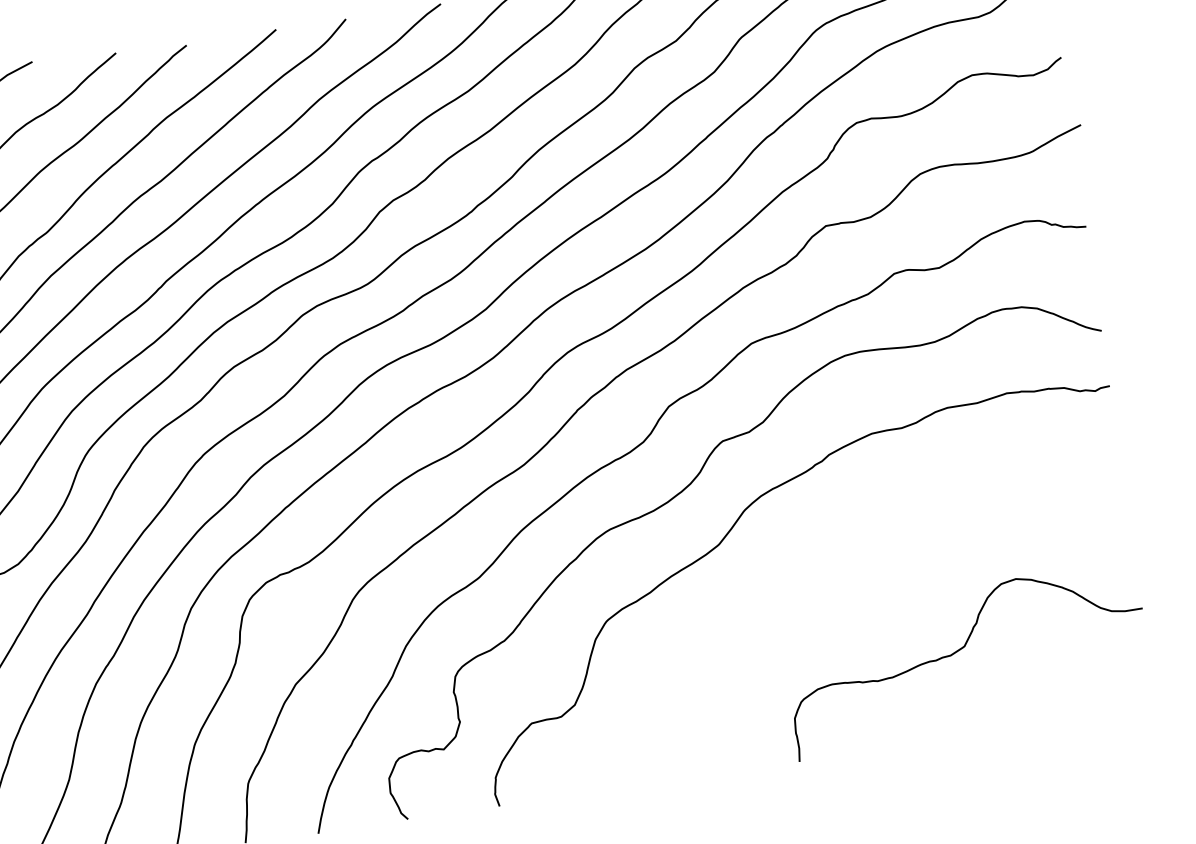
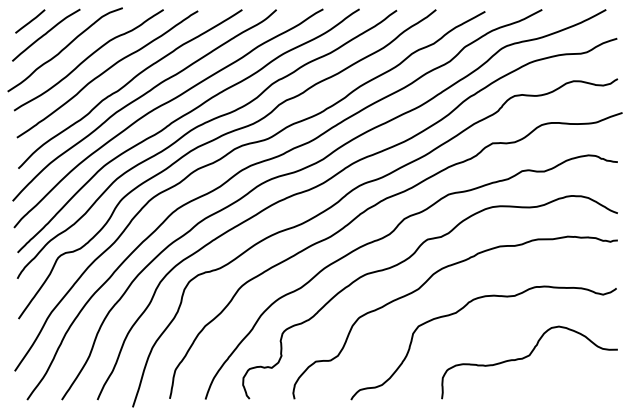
curve: (812, 575) -> (461, 310), added

